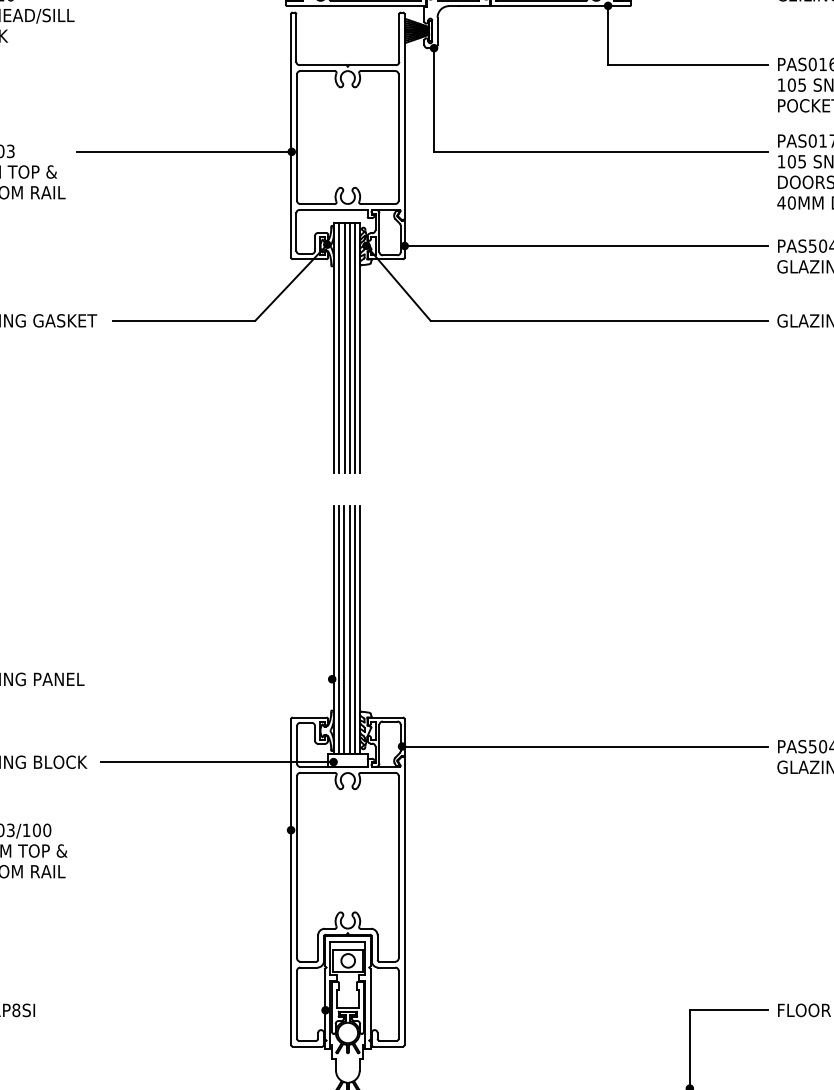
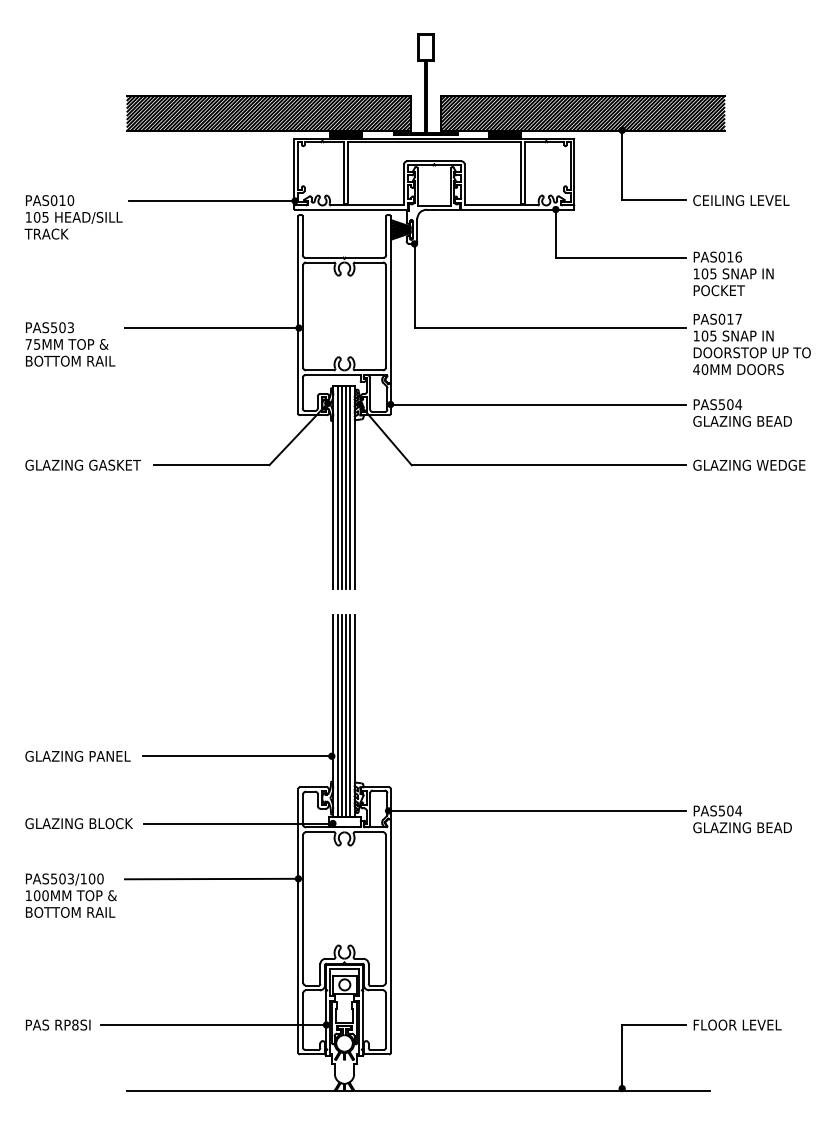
line: (214, 679) -> (236, 756), added
line: (184, 829) -> (211, 878), added
line: (186, 1009) -> (213, 1024), added

